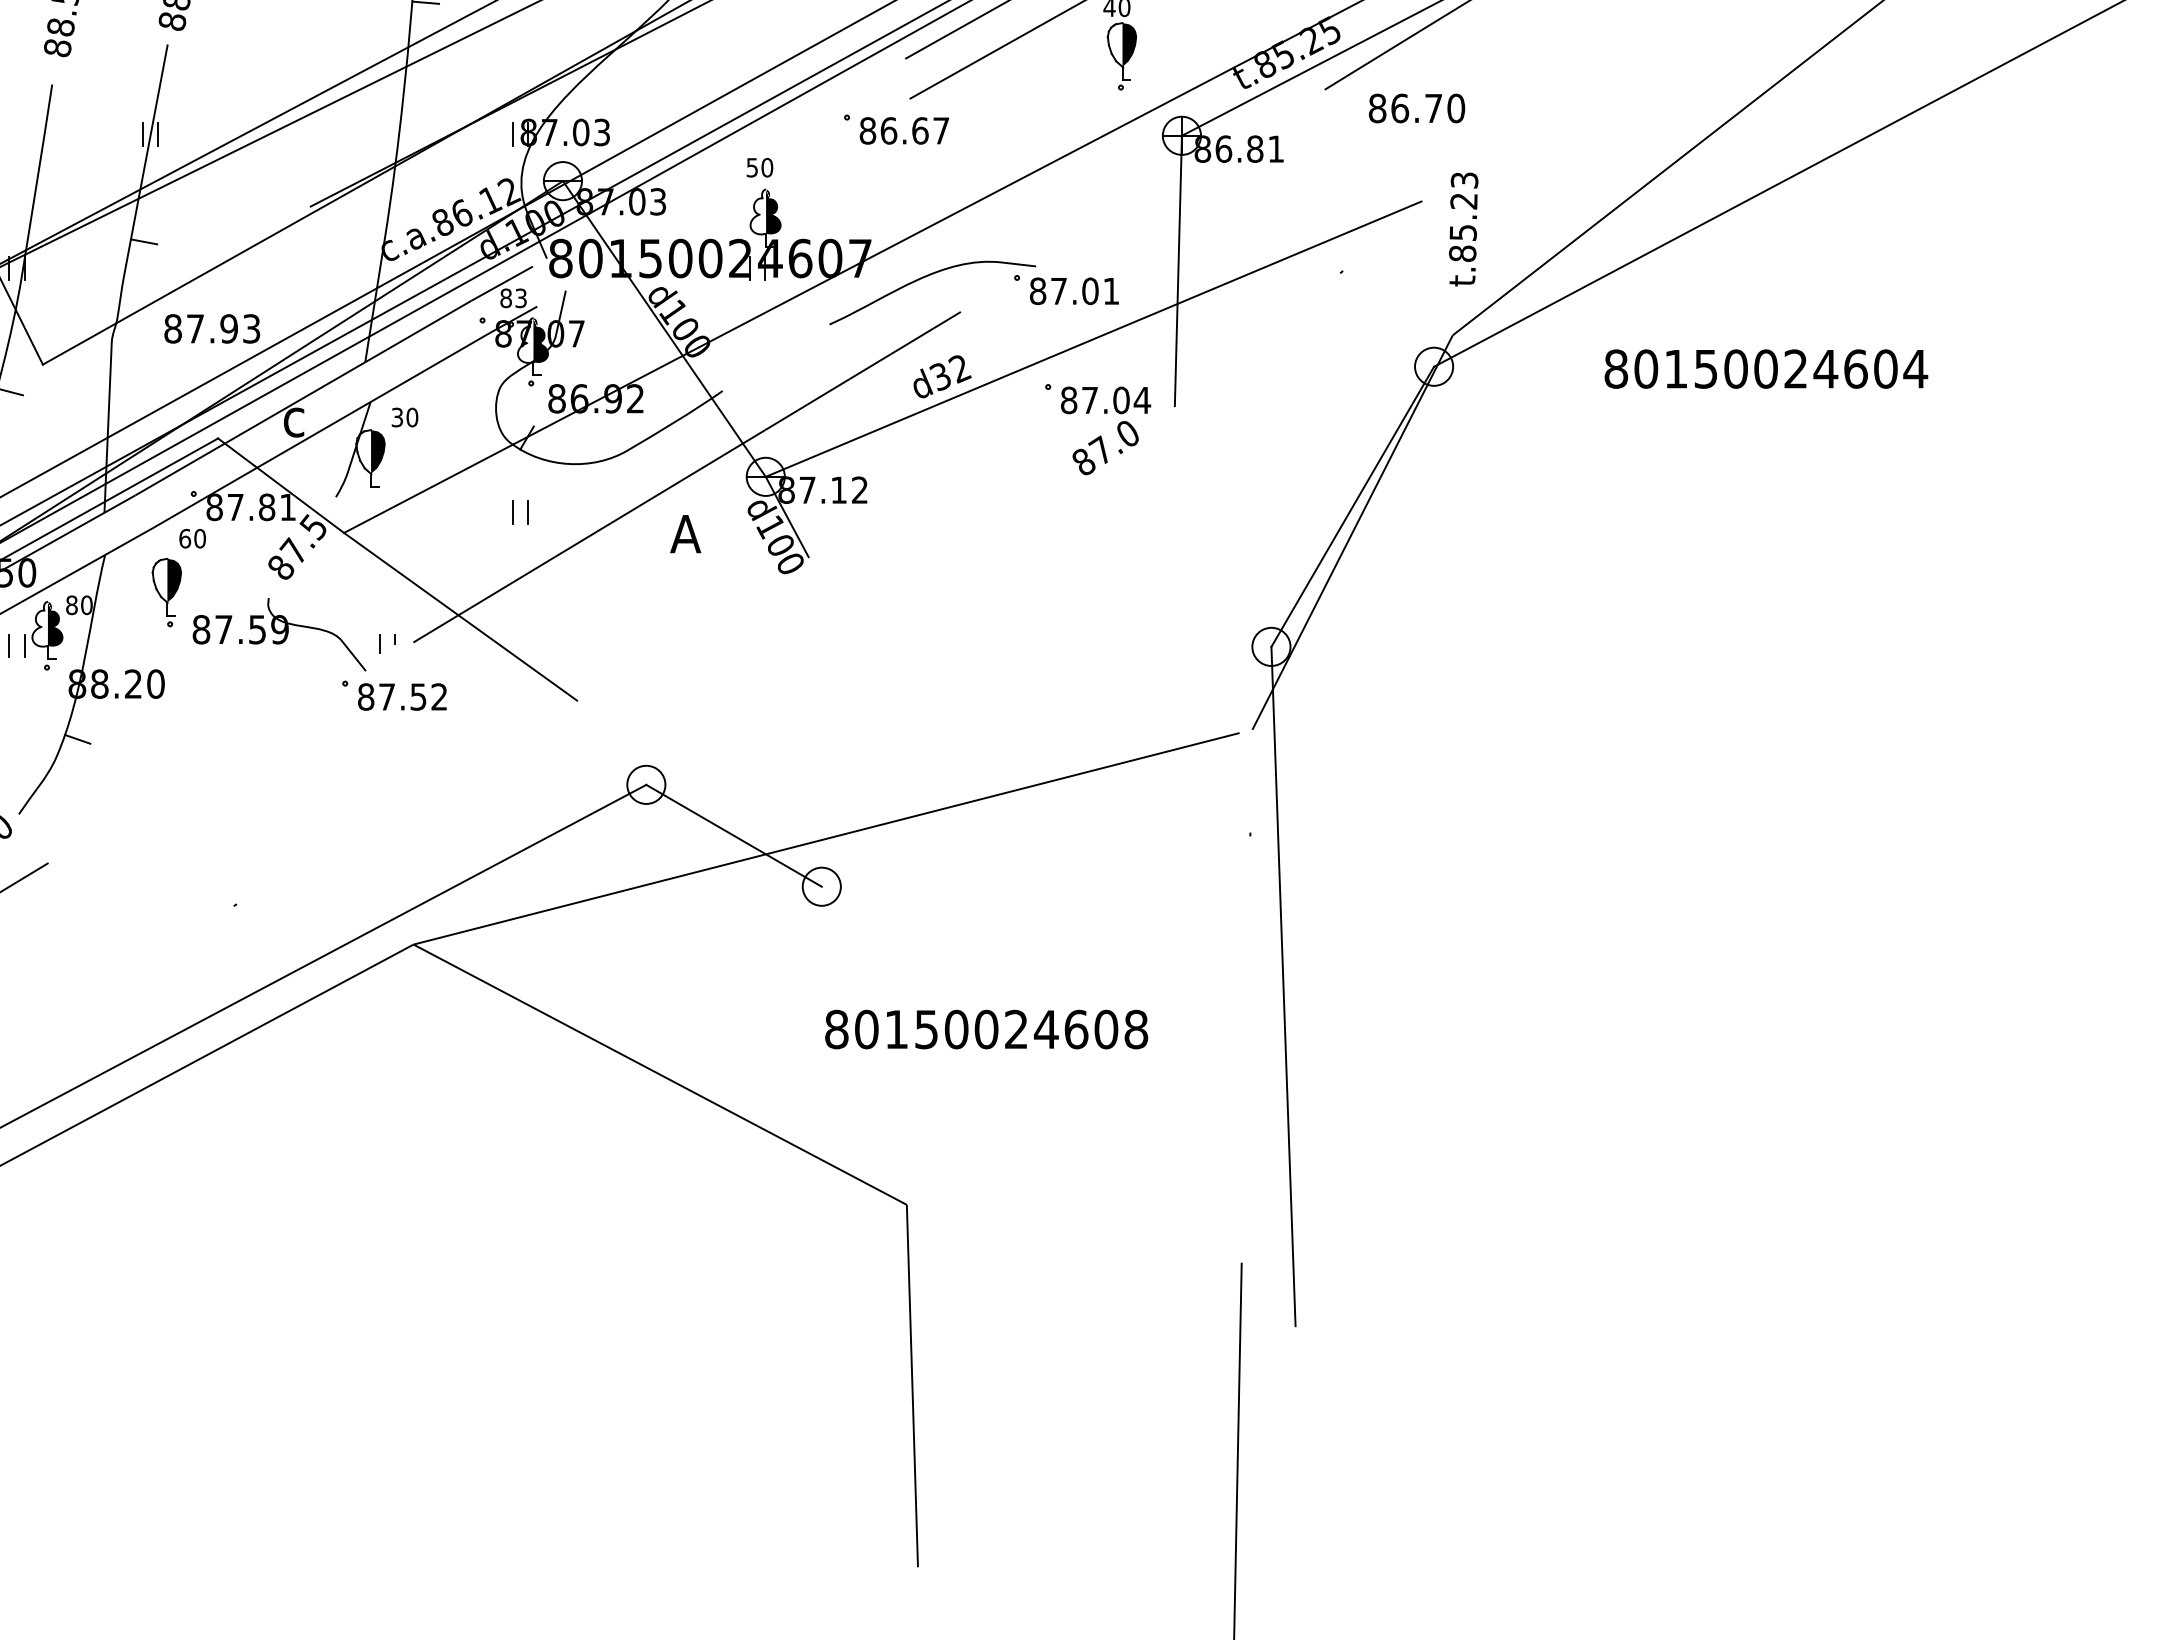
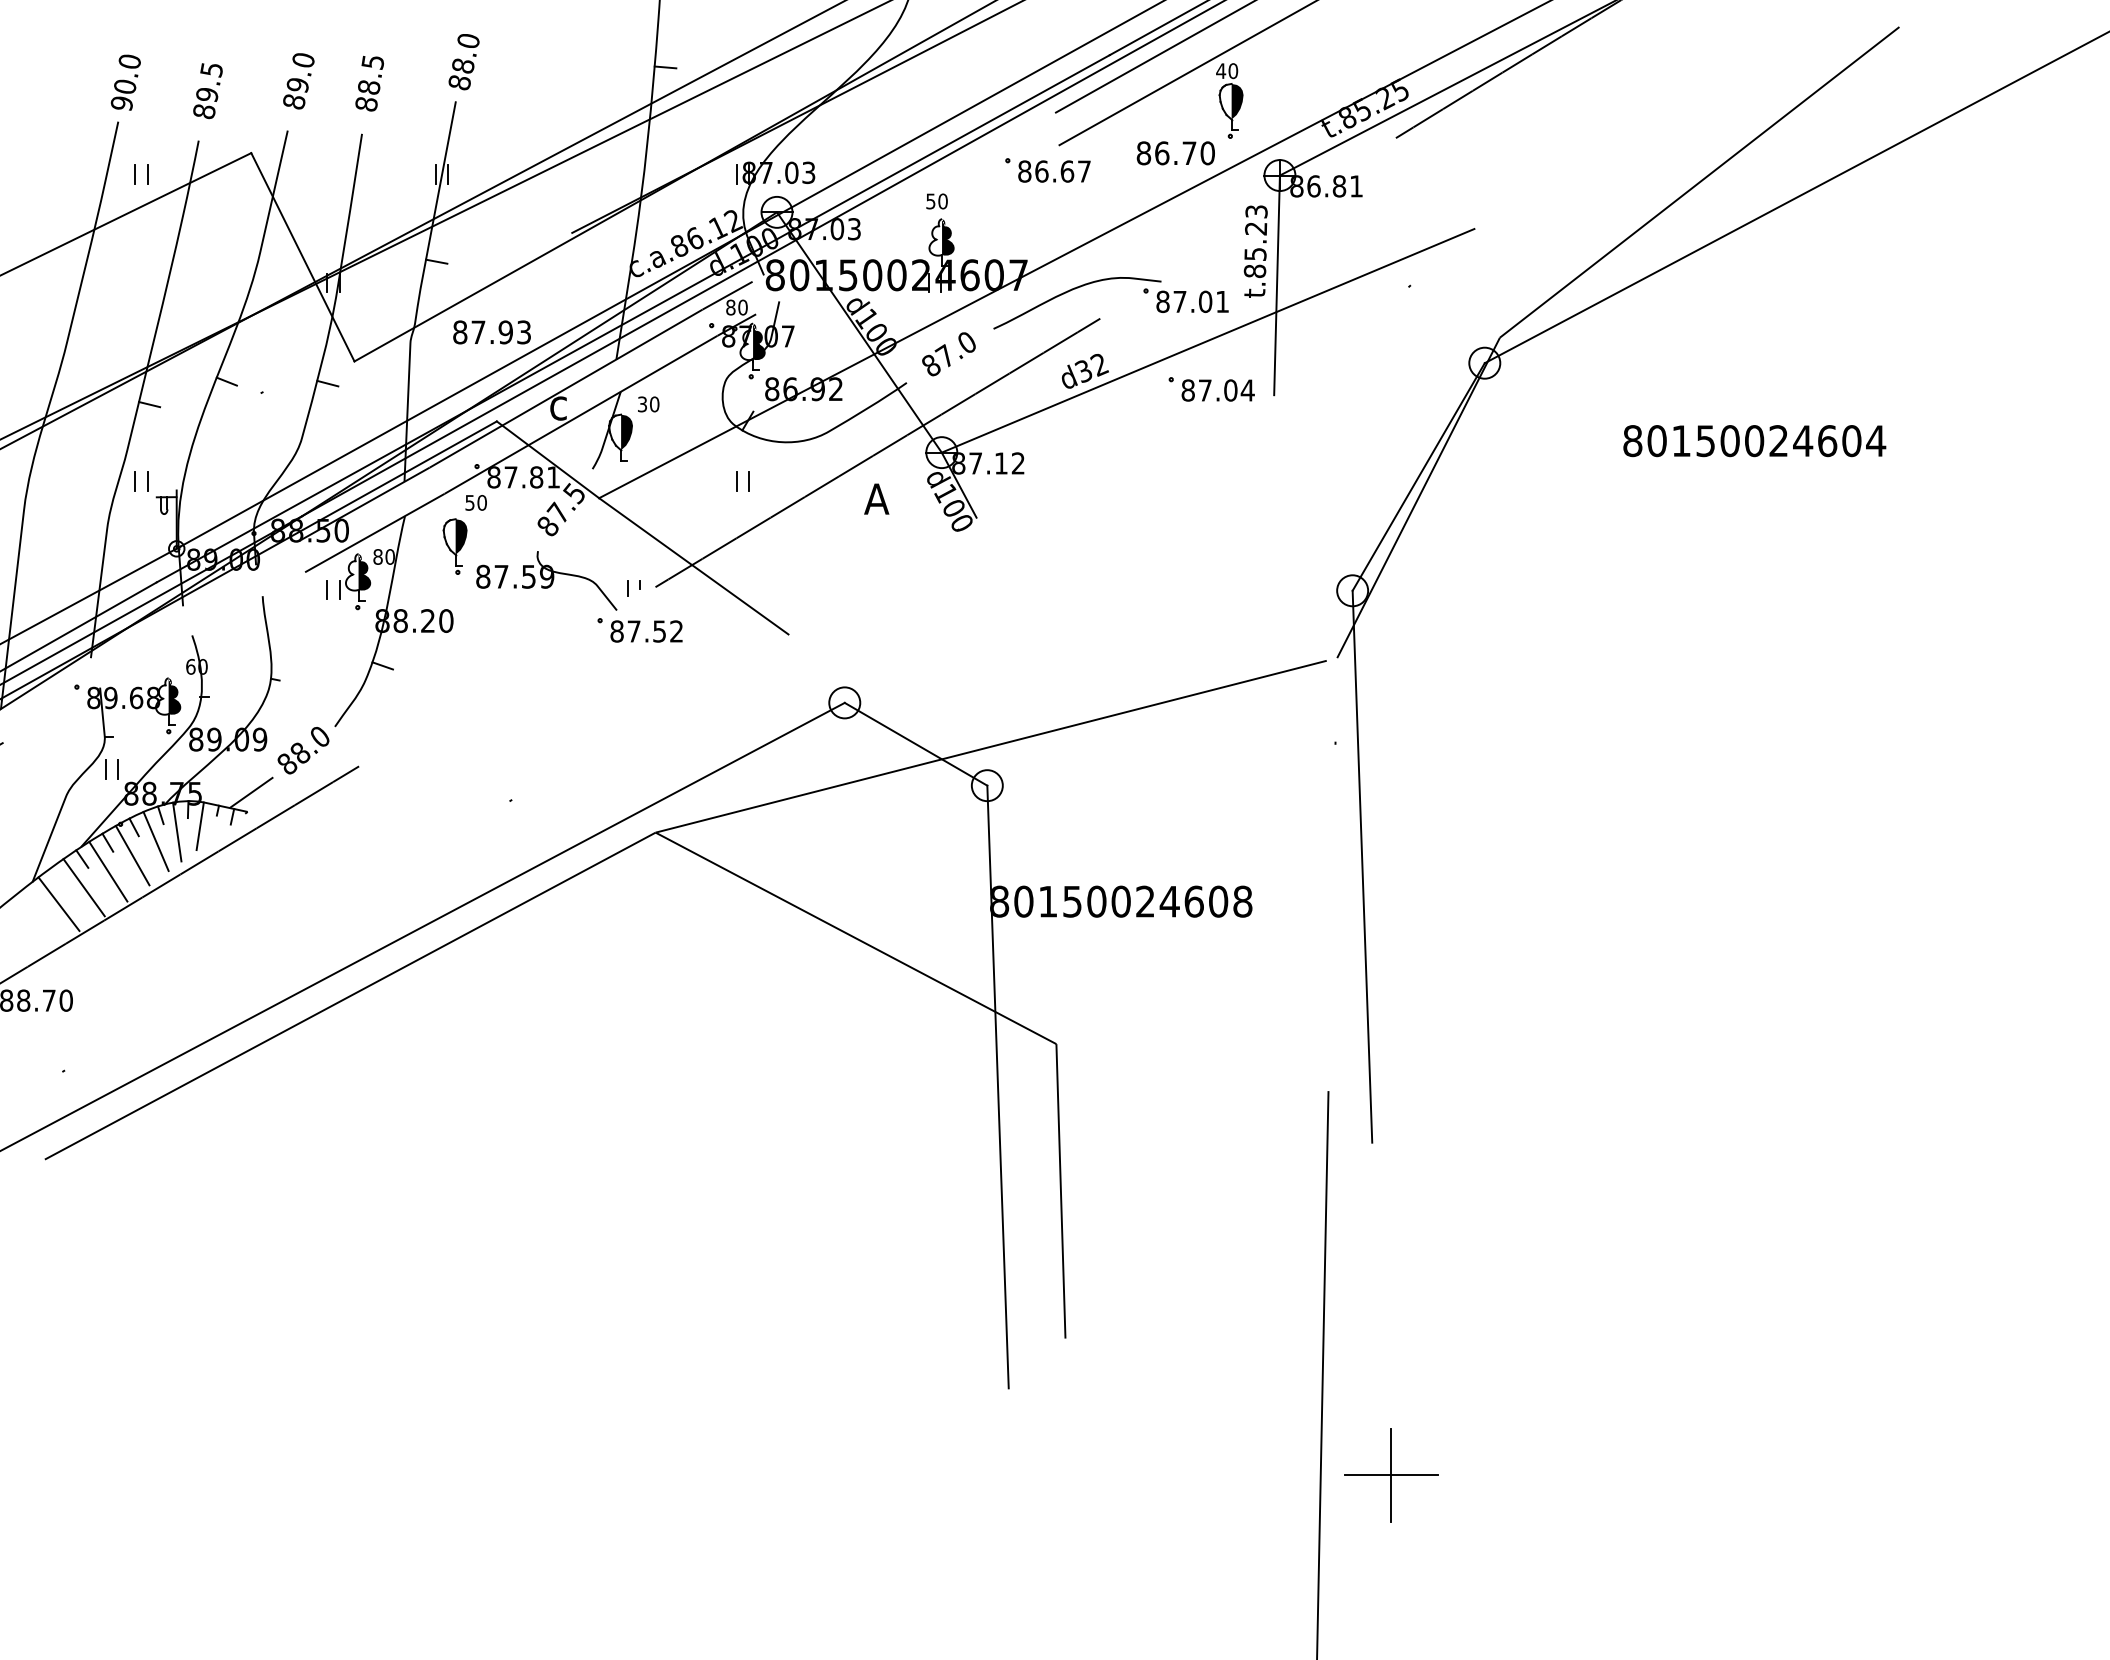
text: (1416, 108) -> (1175, 153), moved
text: (1463, 229) -> (1255, 251), moved
text: (520, 298) -> (742, 307), 83 -> 80
text: (1766, 369) -> (1754, 441), moved
text: (1105, 448) -> (948, 354), moved
text: (184, 538) -> (469, 502), 60 -> 50
line: (834, 1257) -> (997, 1086), added

